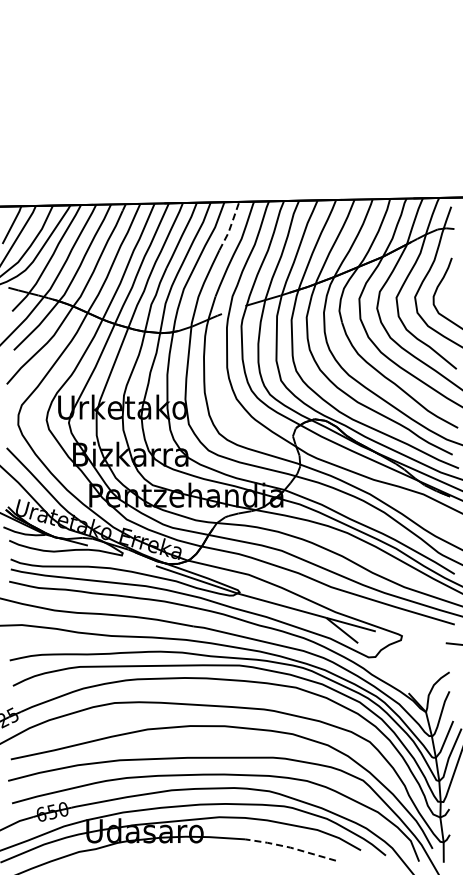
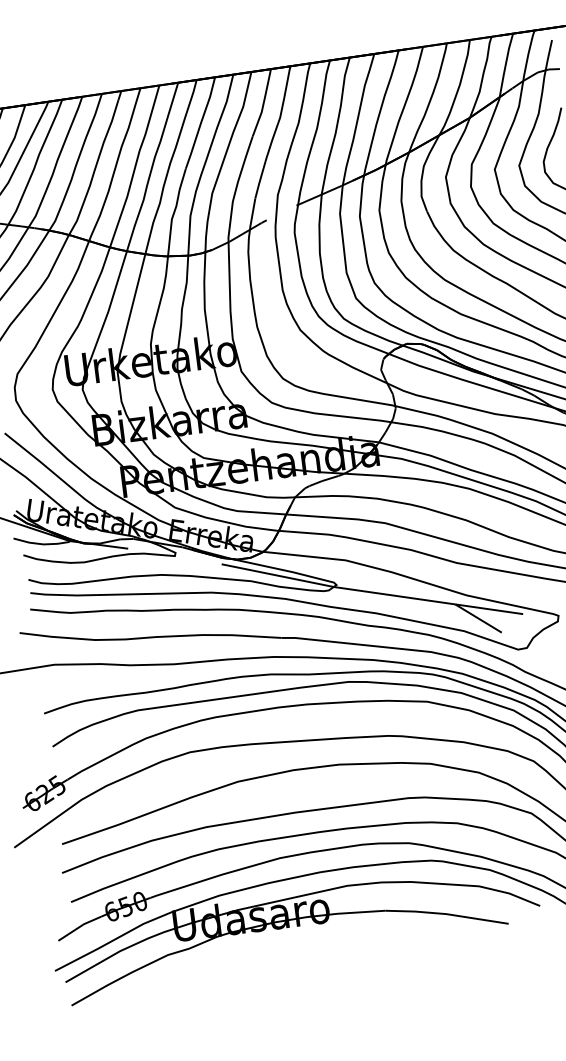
line: (230, 226) -> (263, 103), dashed -> solid
line: (290, 847) -> (446, 913), dashed -> solid

